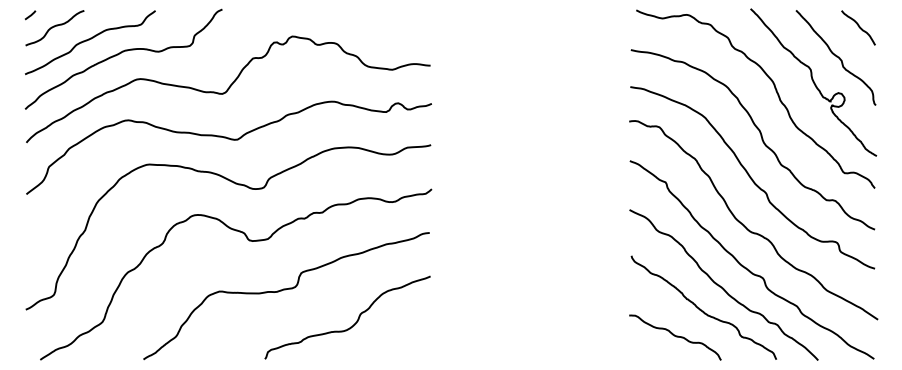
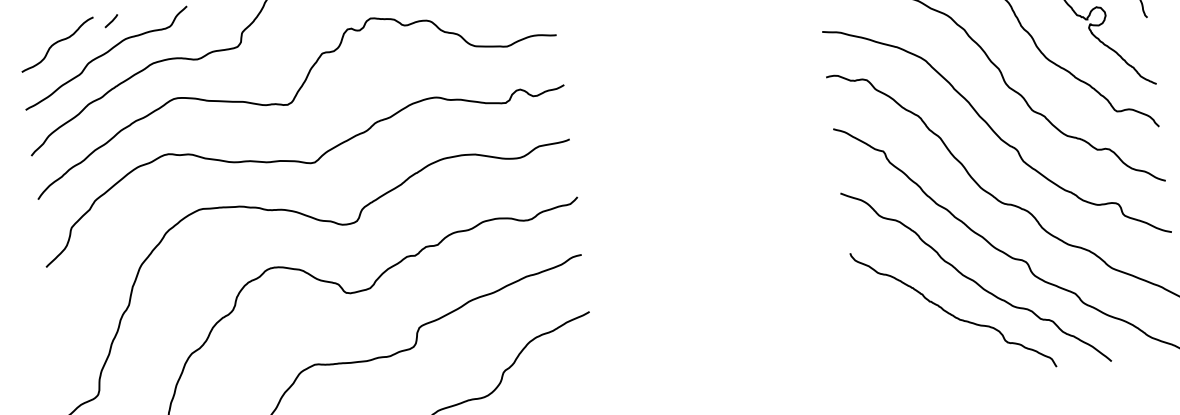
line: (30, 15) -> (111, 21), moved
curve: (675, 336) -> (920, 352), removed

